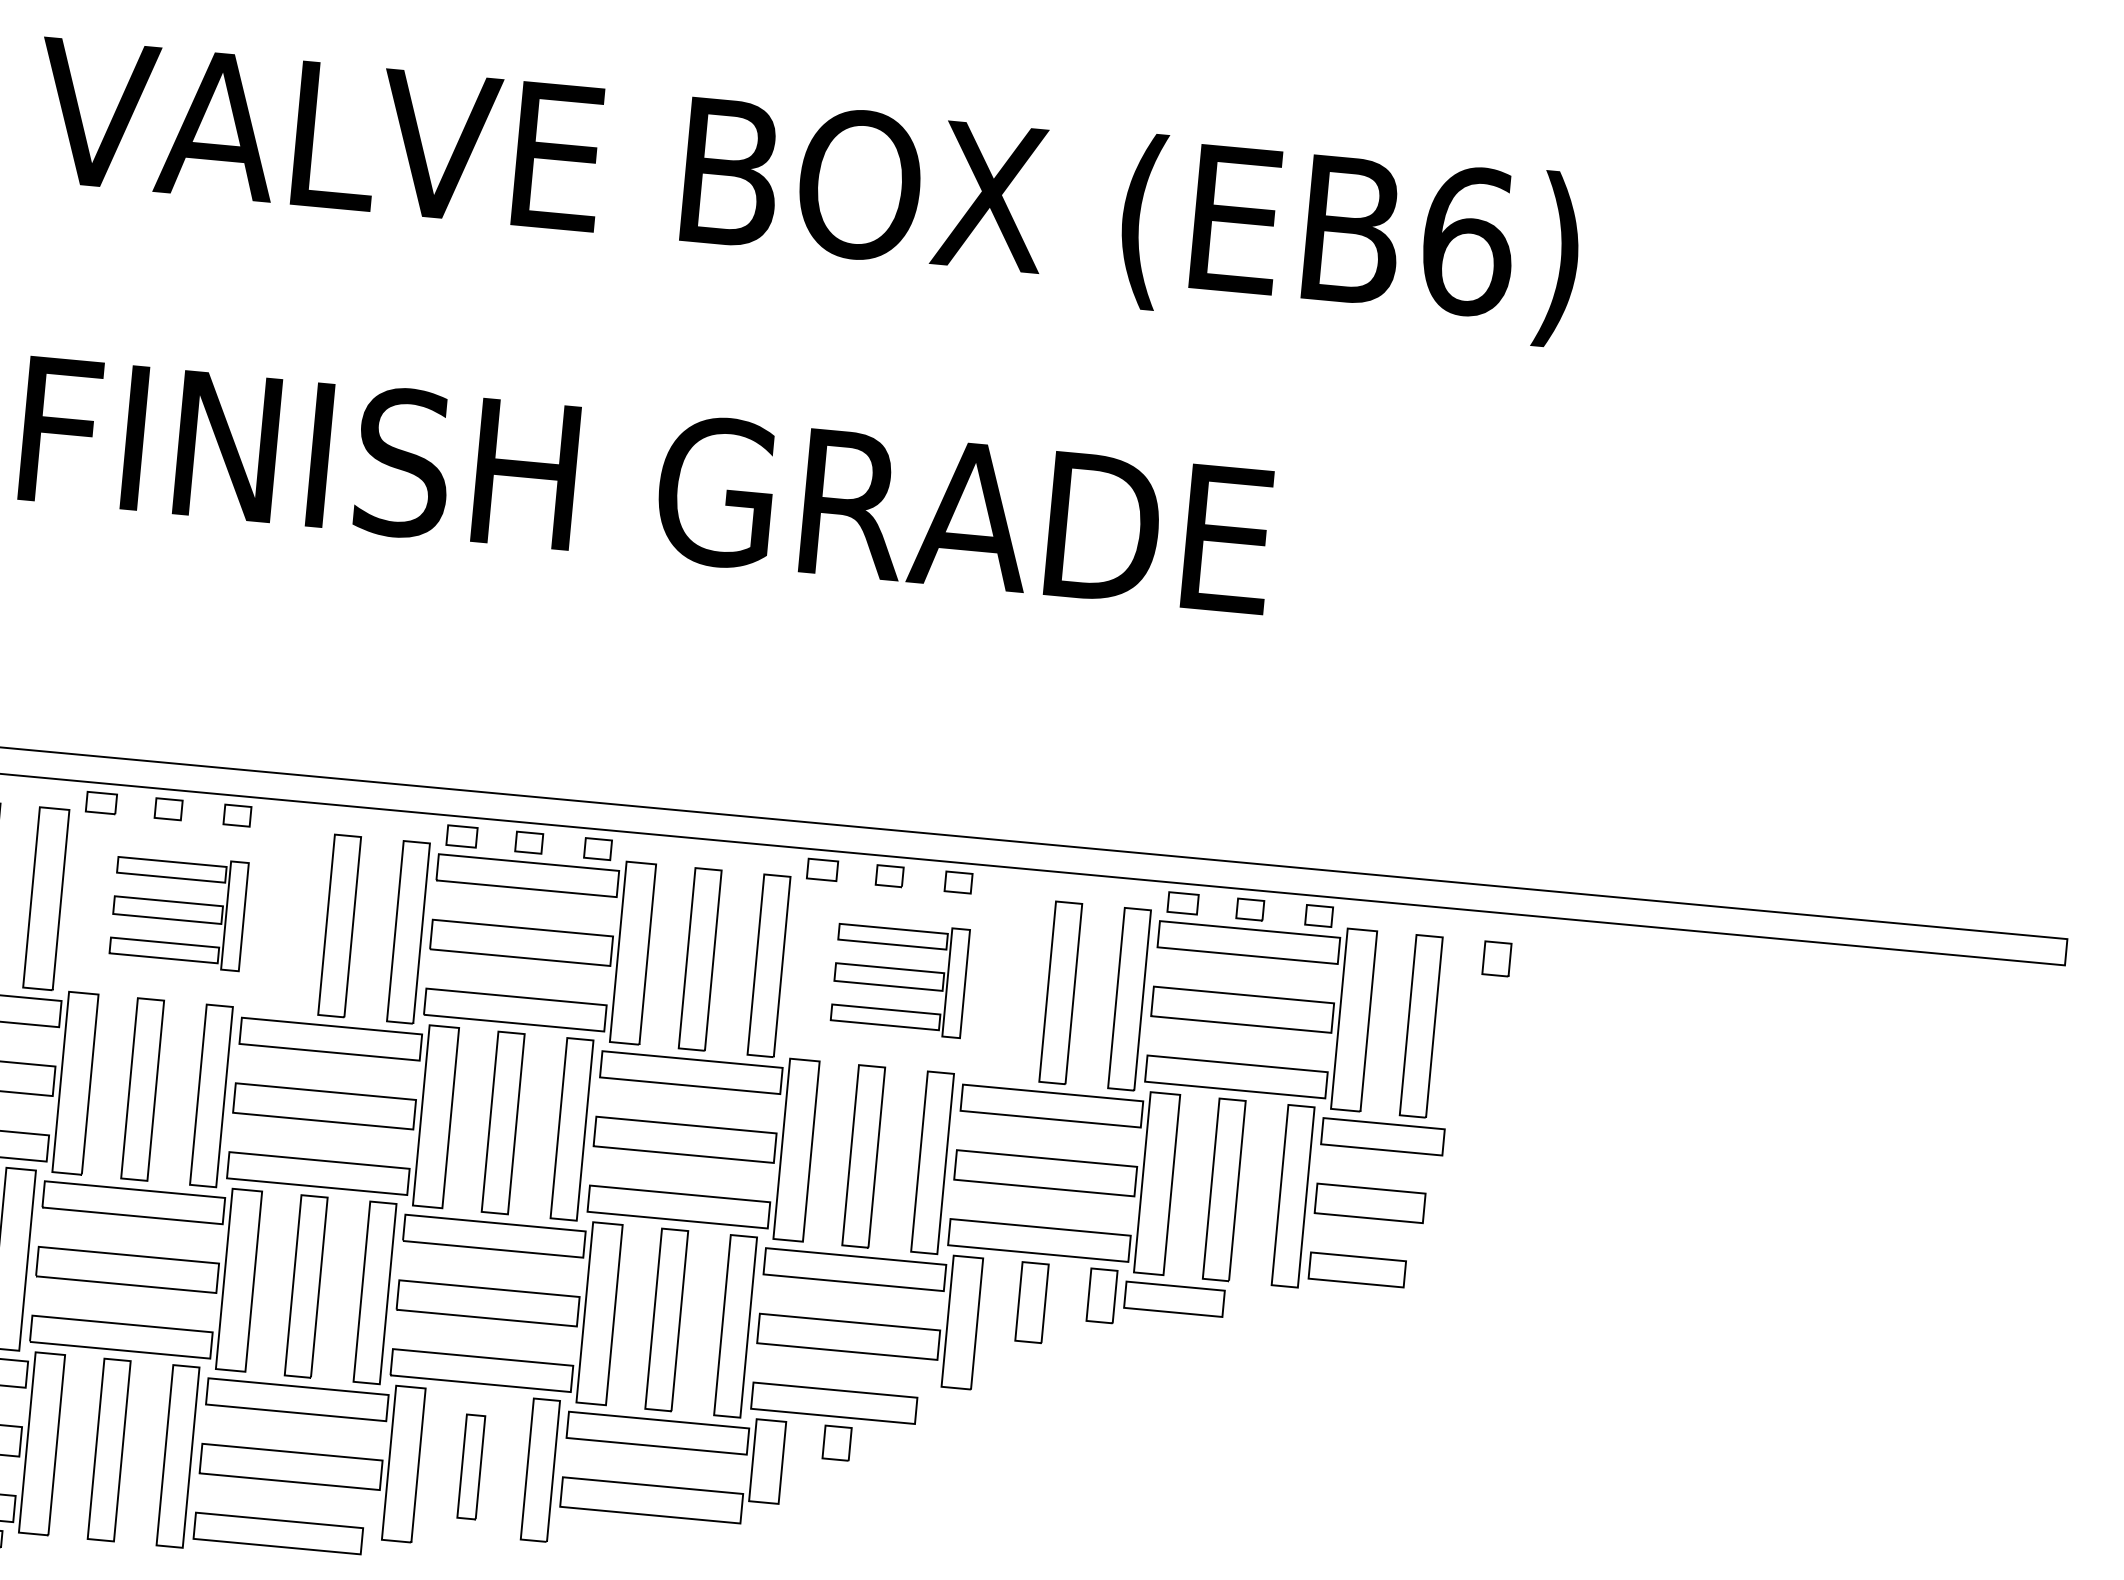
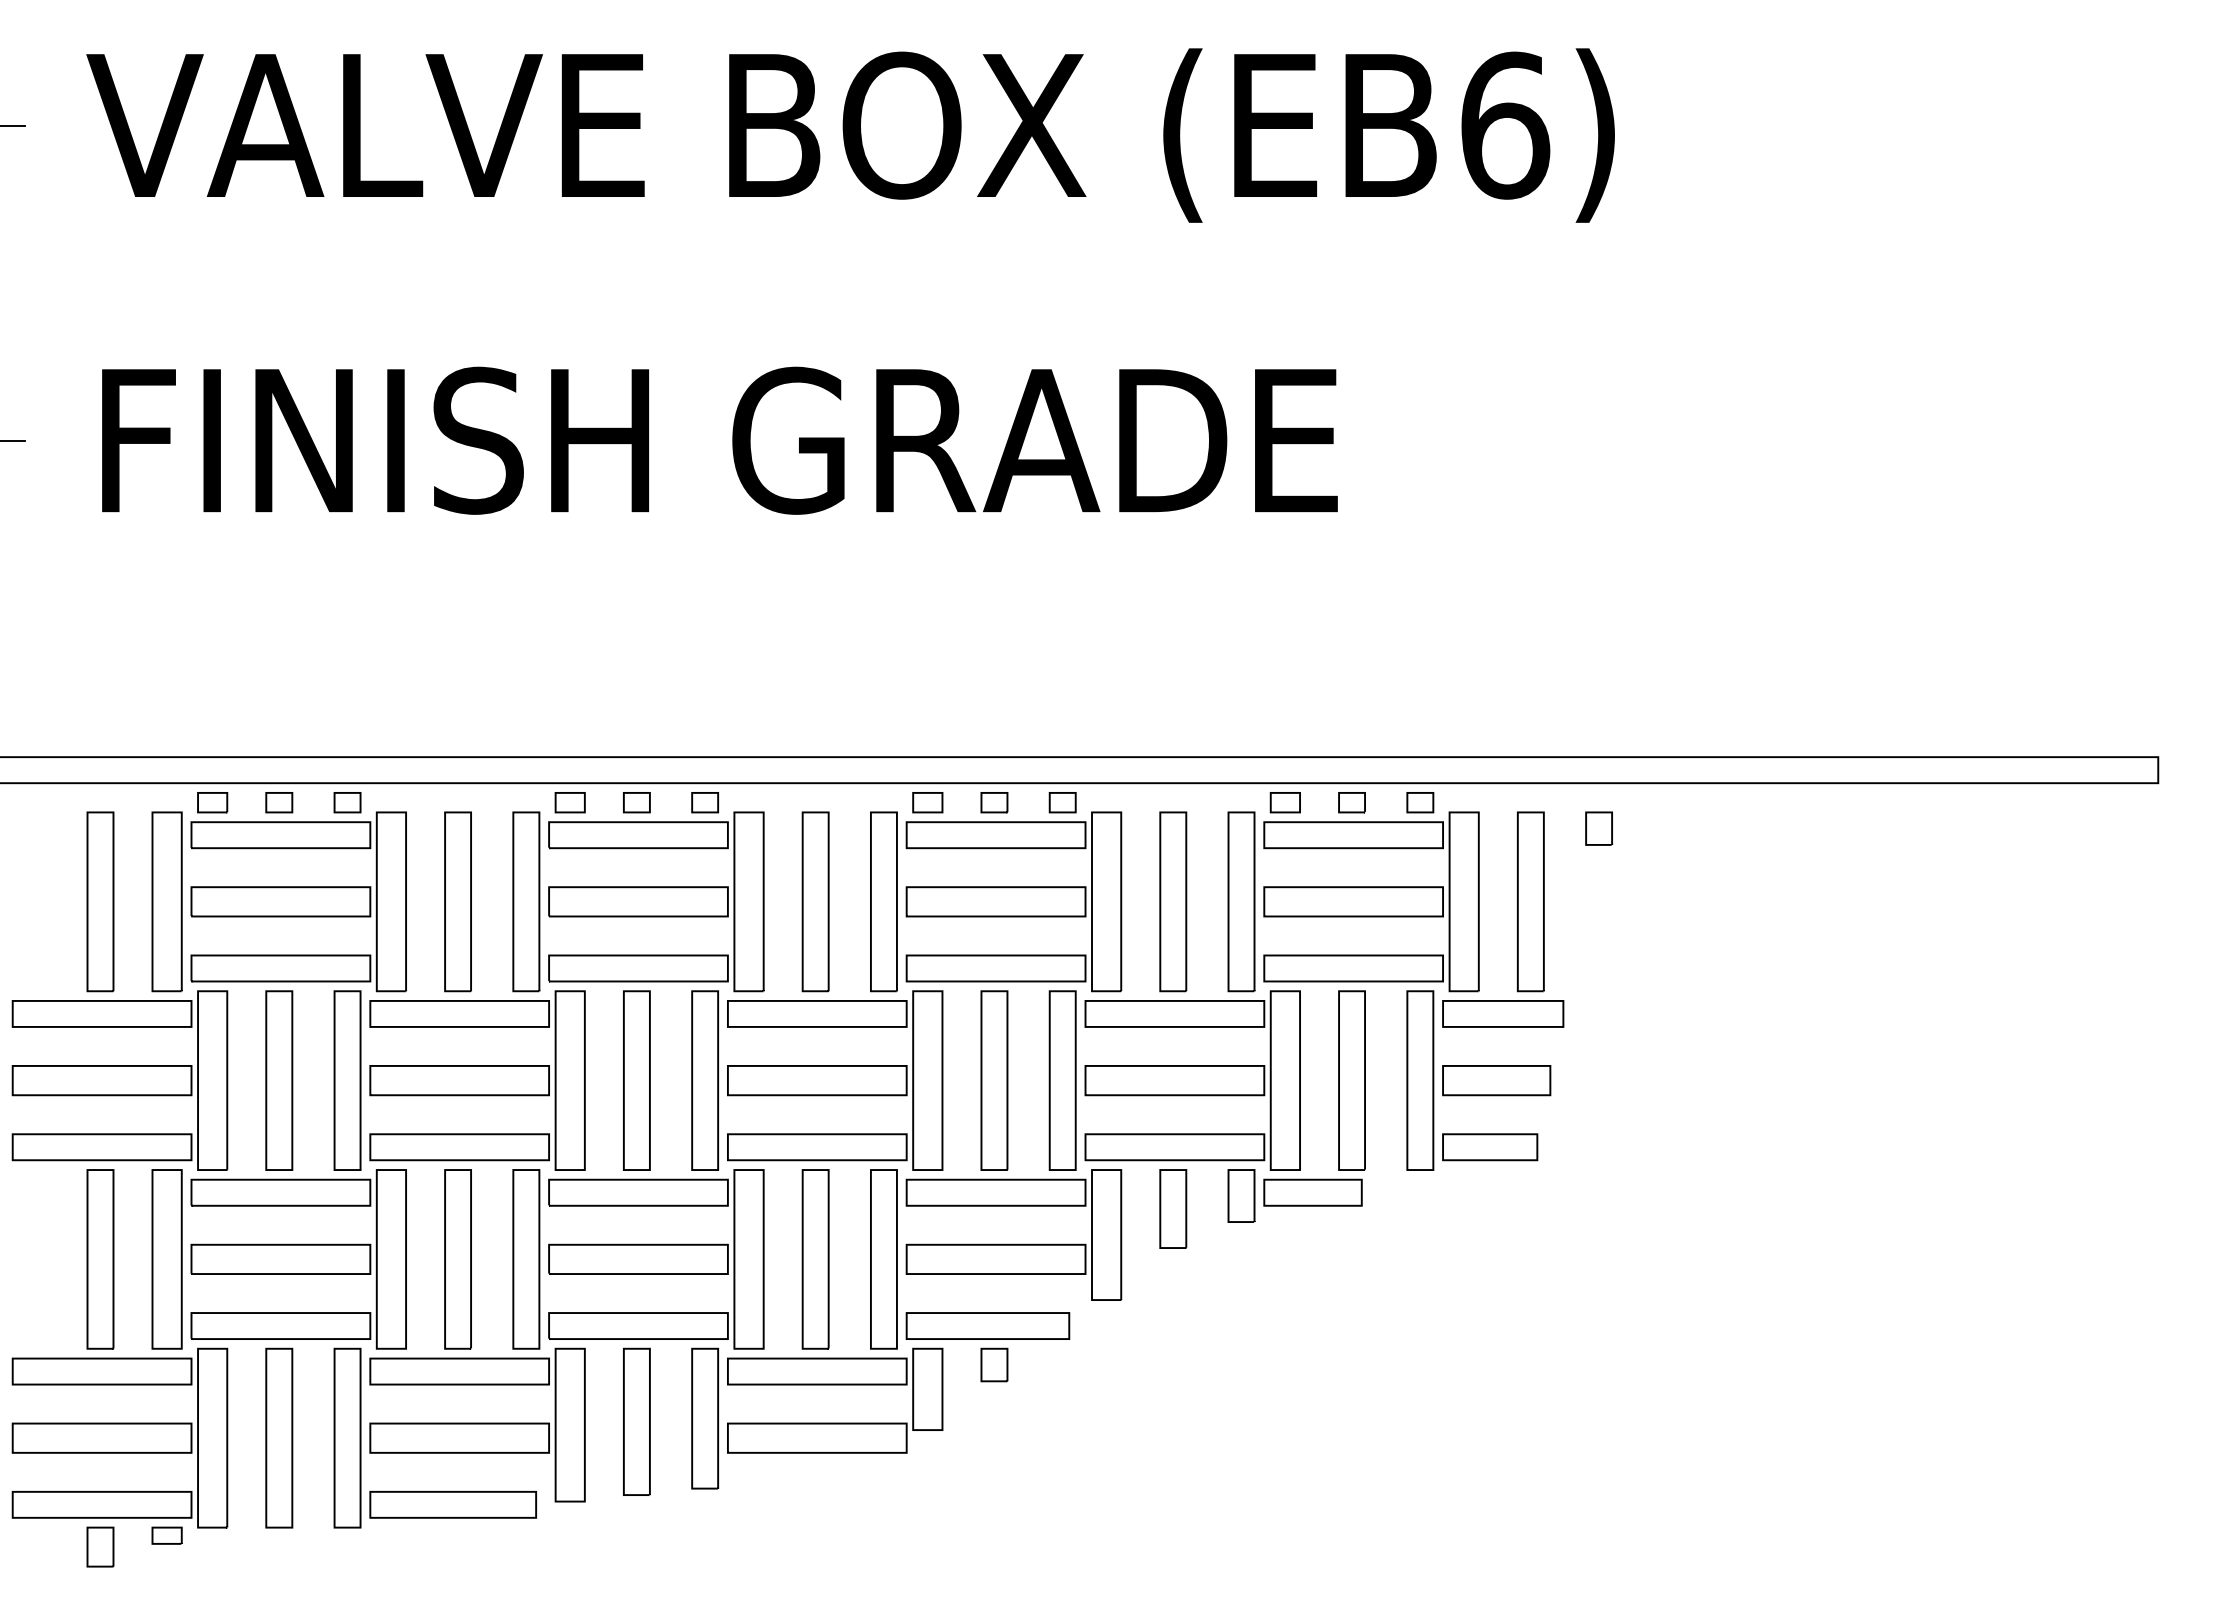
part: (178, 910) -> (298, 901), size x1.67
part: (899, 977) -> (1013, 901), size x1.67
part: (470, 1466) -> (636, 1421), size x1.43

